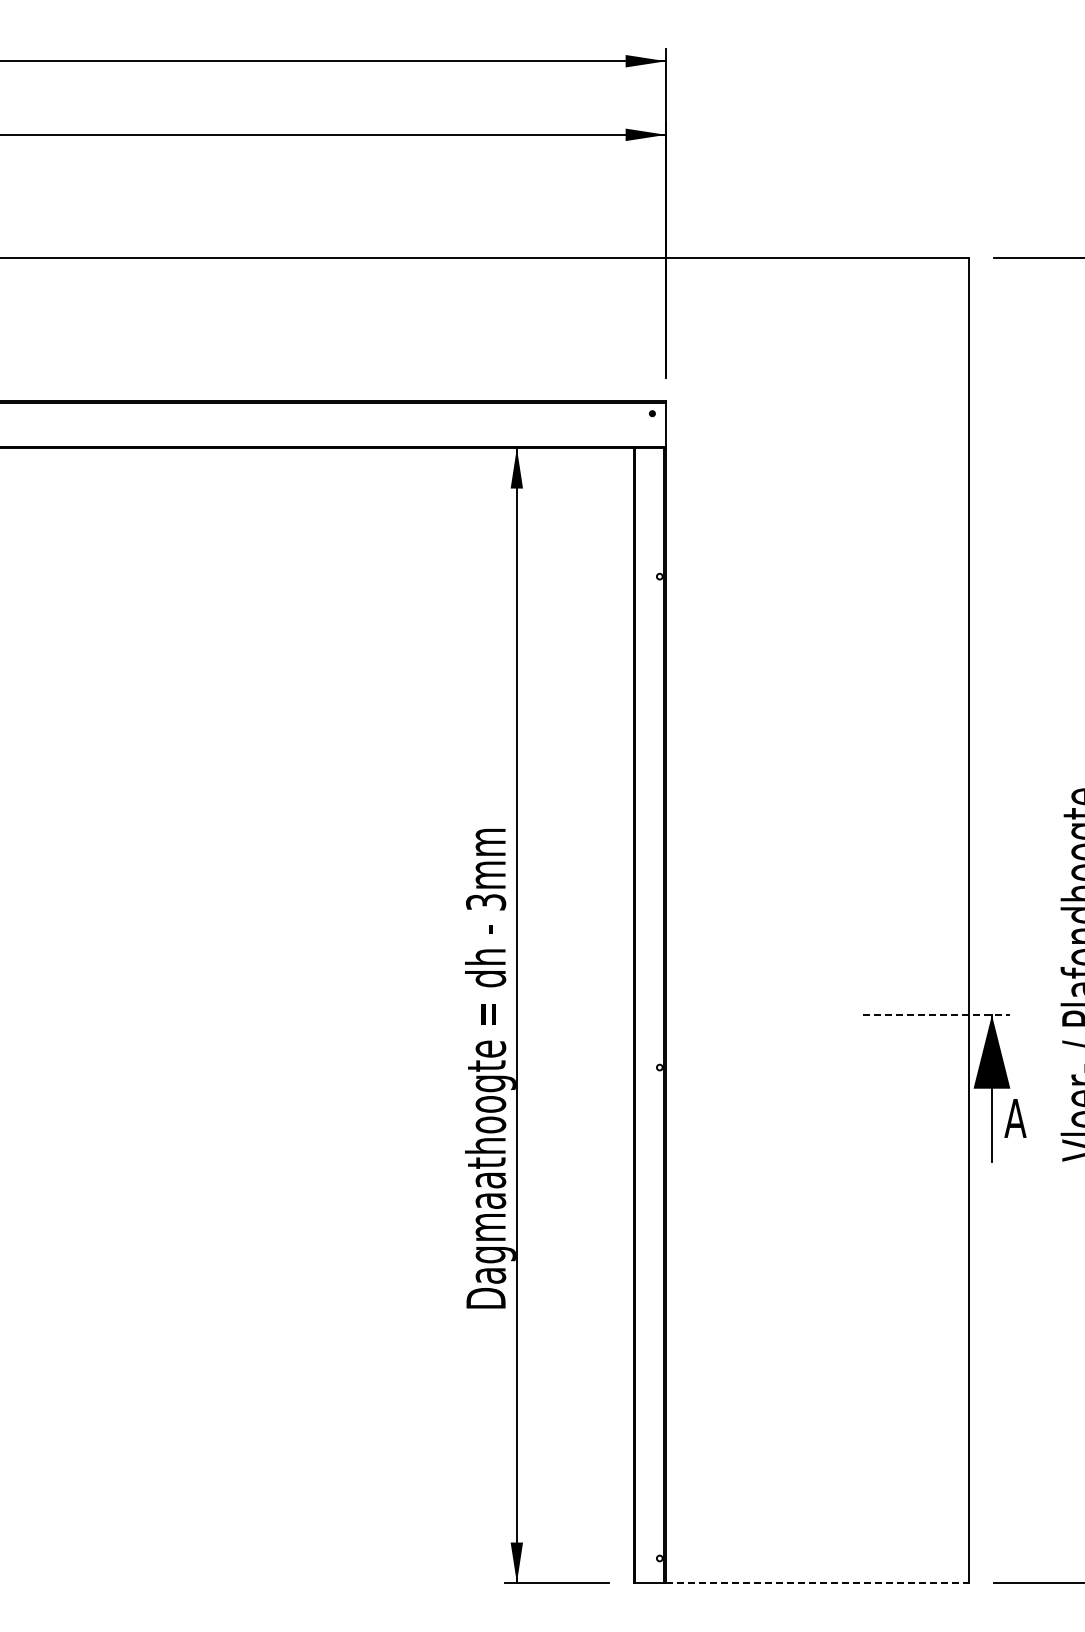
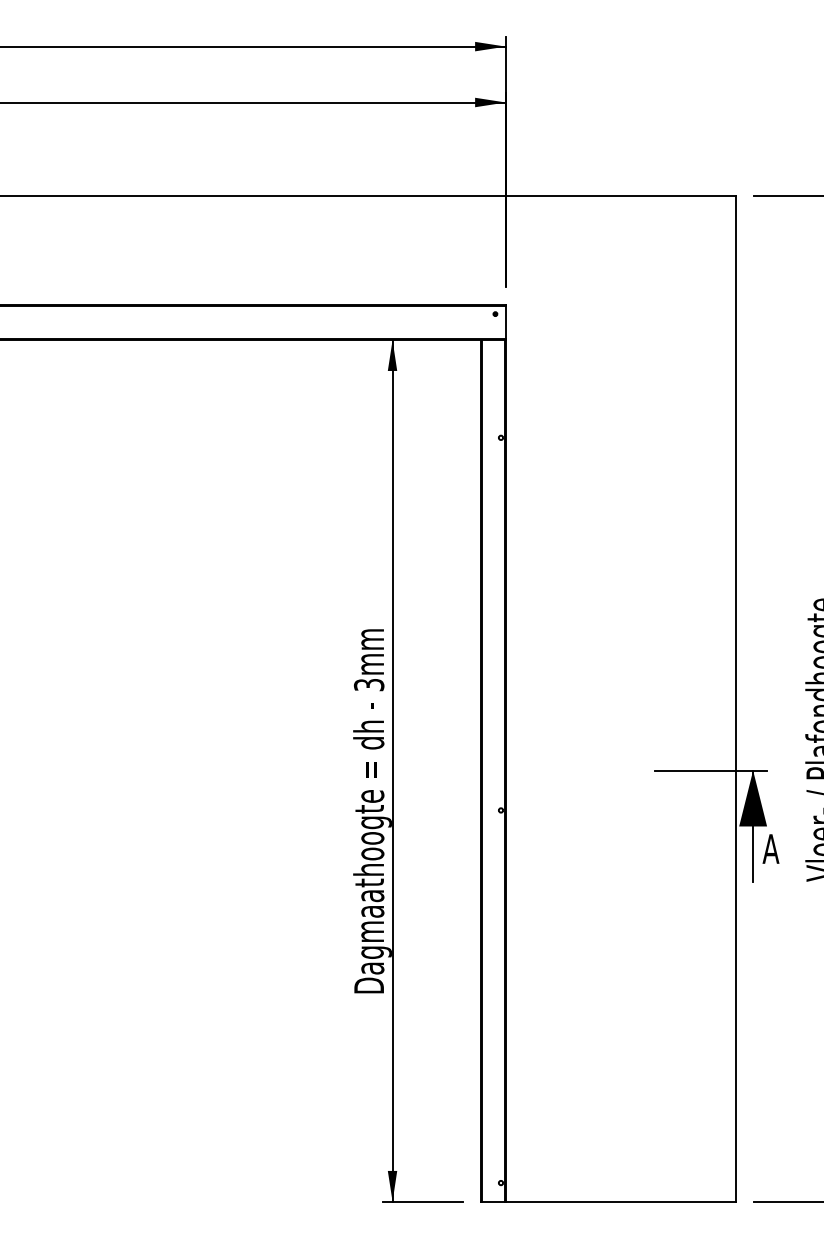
line: (936, 1015) -> (711, 770), dashed -> solid
line: (817, 1583) -> (620, 1202), dashed -> solid

